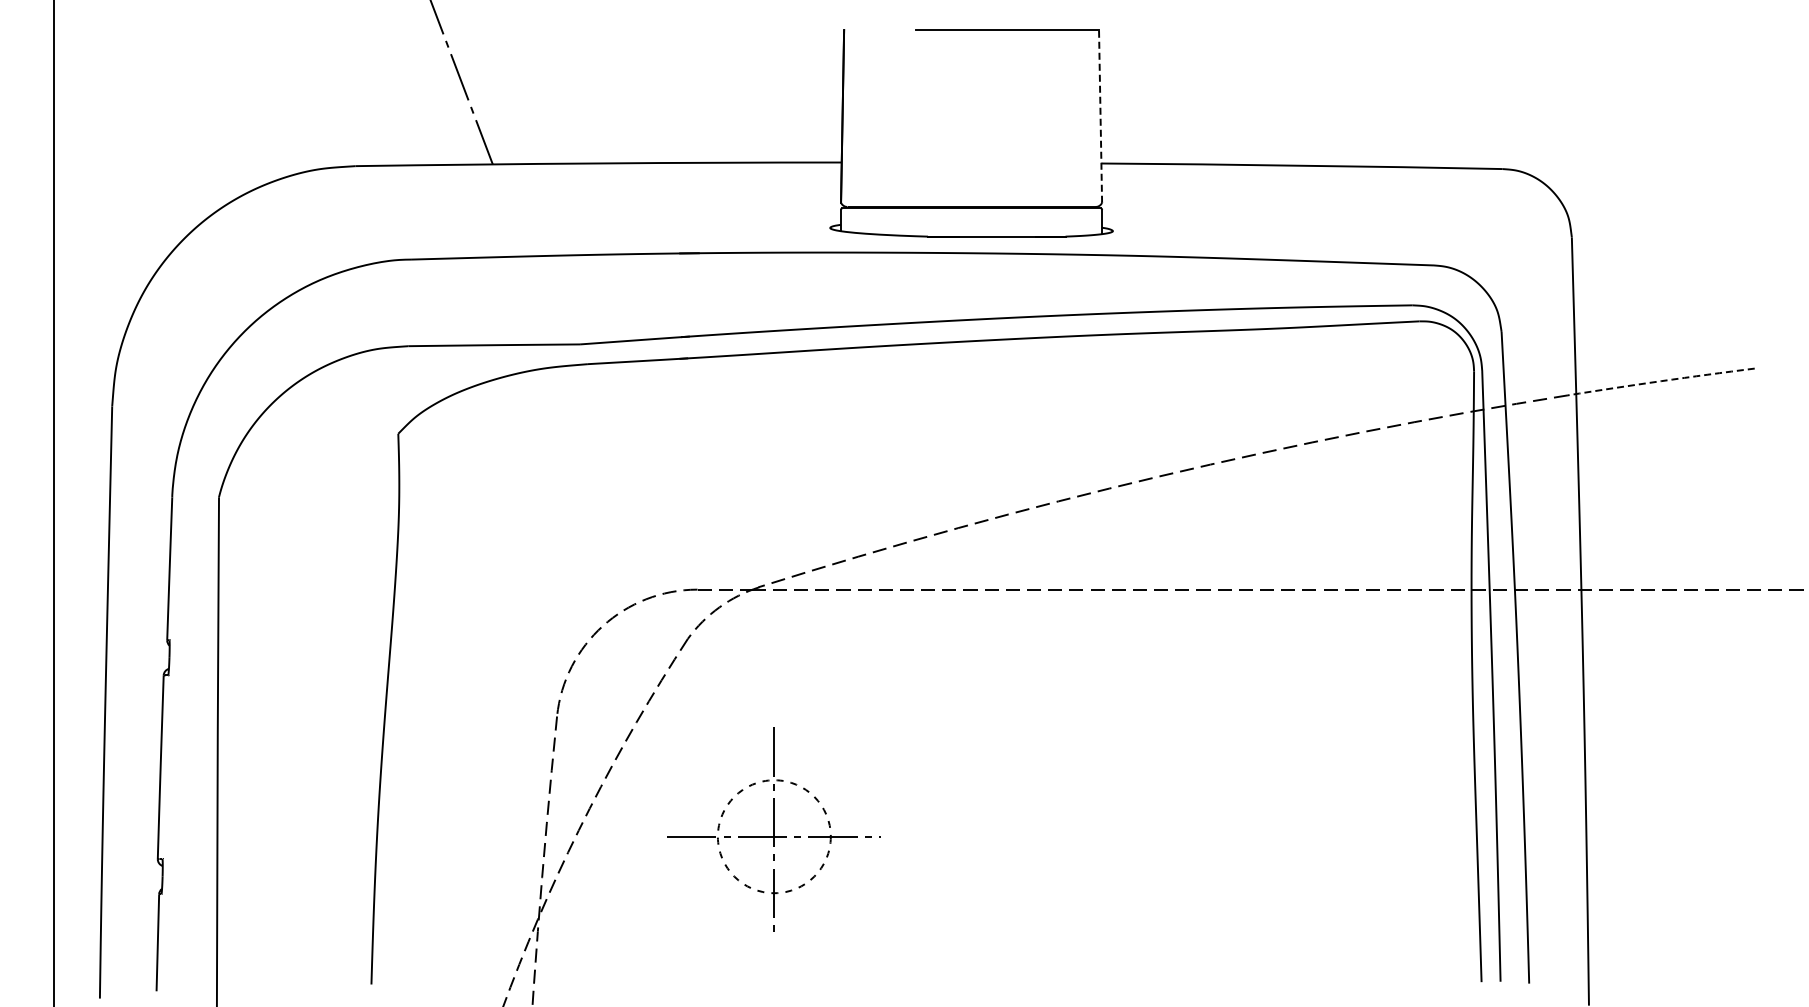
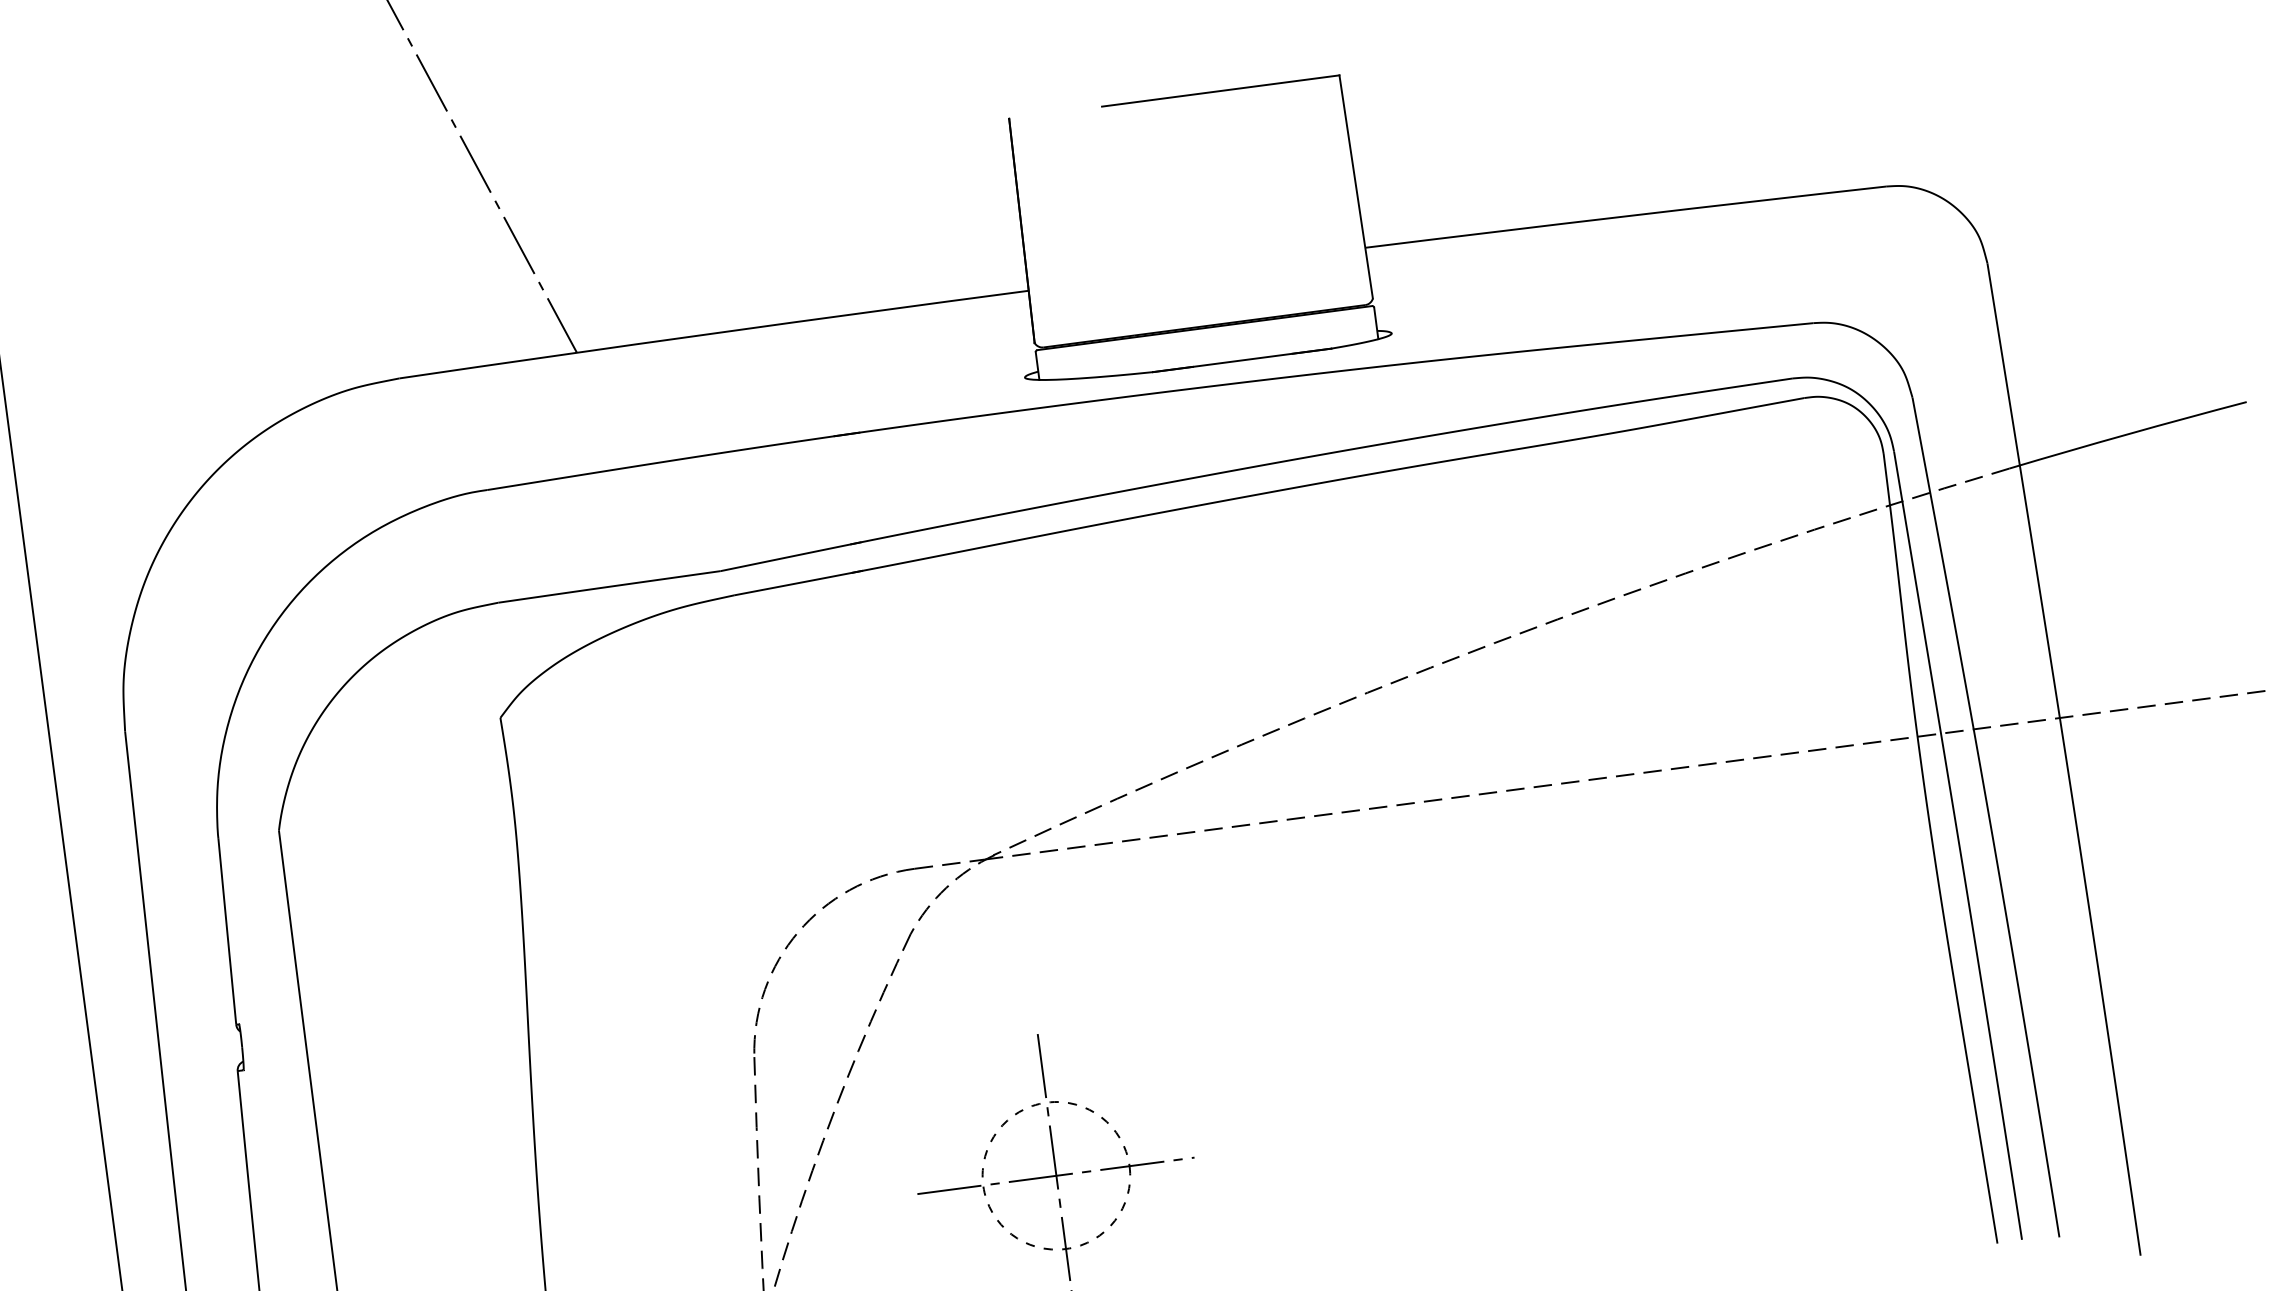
line: (1100, 115) -> (1355, 185), dashed -> solid
arc: (1661, 381) -> (2128, 434), dashed -> solid

